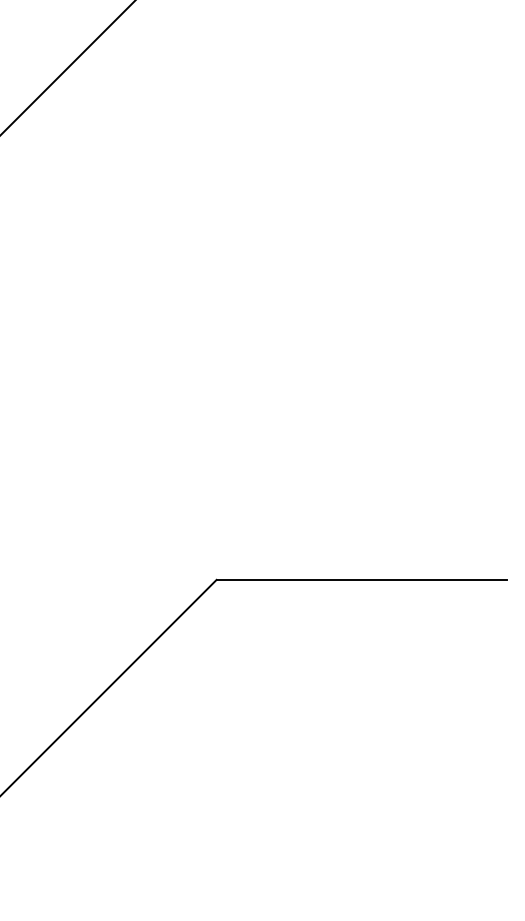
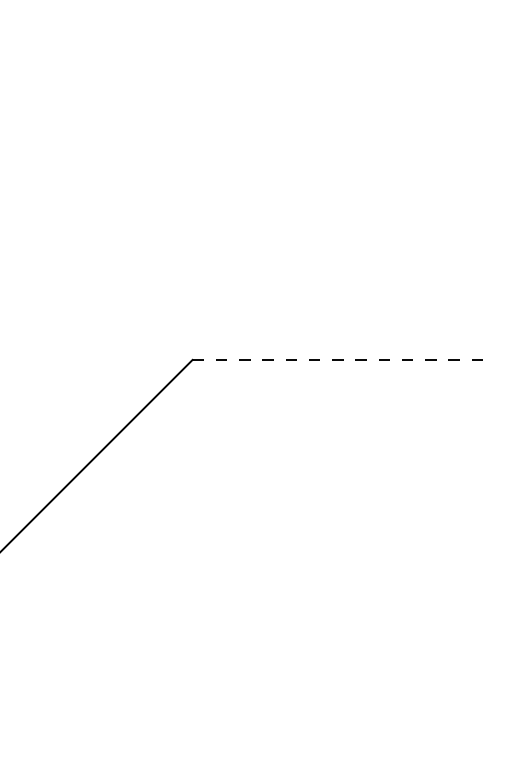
line: (362, 579) -> (338, 359), solid -> dashed

